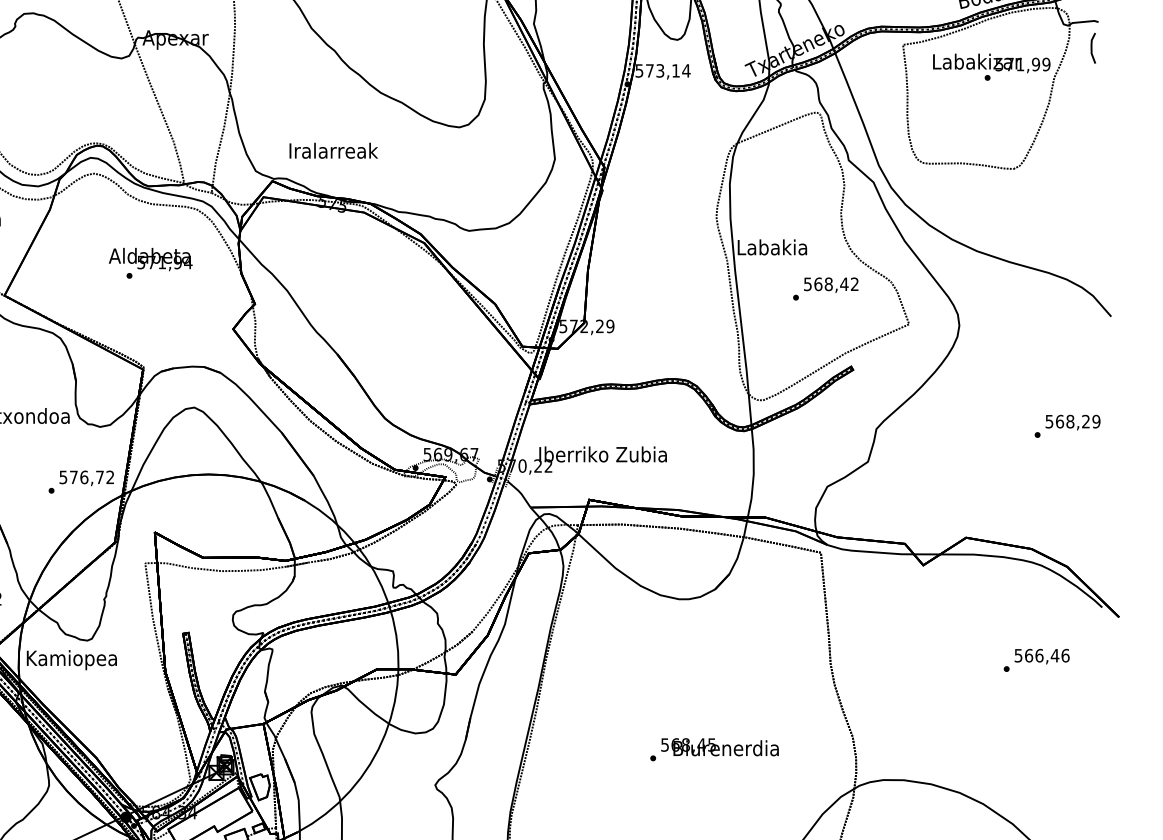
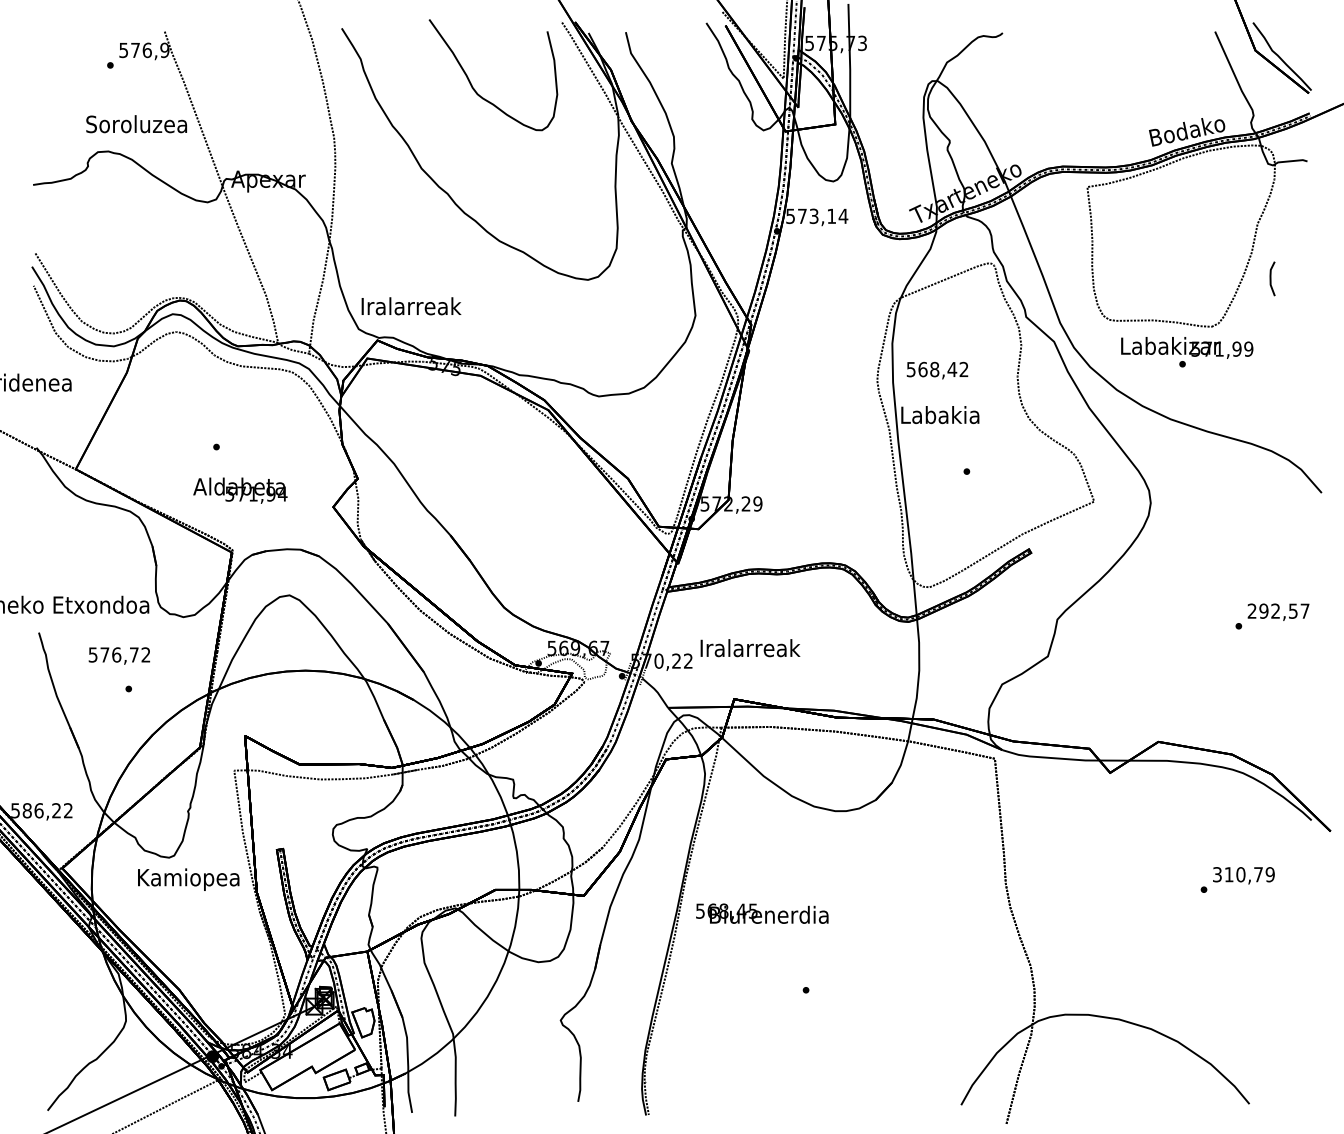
line: (1092, 47) -> (1271, 278), moved
text: (992, 67) -> (1187, 352), moved
text: (333, 150) -> (411, 306), moved
text: (150, 259) -> (240, 490), moved
text: (831, 285) -> (937, 370), moved
text: (1072, 421) -> (1278, 610), 568,29 -> 292,57
text: (602, 454) -> (749, 648), Iberriko Zubia -> Iralarreak
text: (86, 477) -> (119, 655), moved
text: (1041, 655) -> (1243, 874), 566,46 -> 310,79
text: (71, 659) -> (188, 879), moved
text: (720, 747) -> (762, 913), moved

